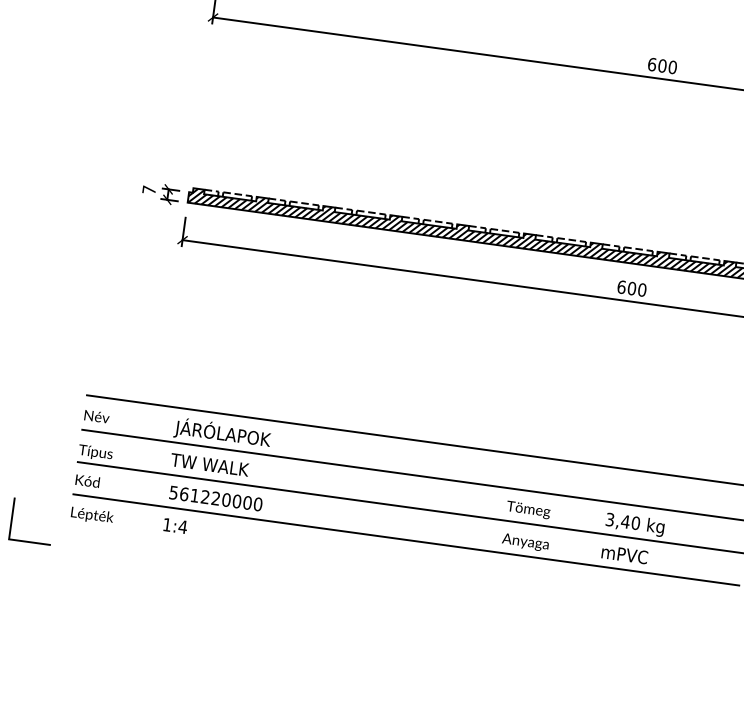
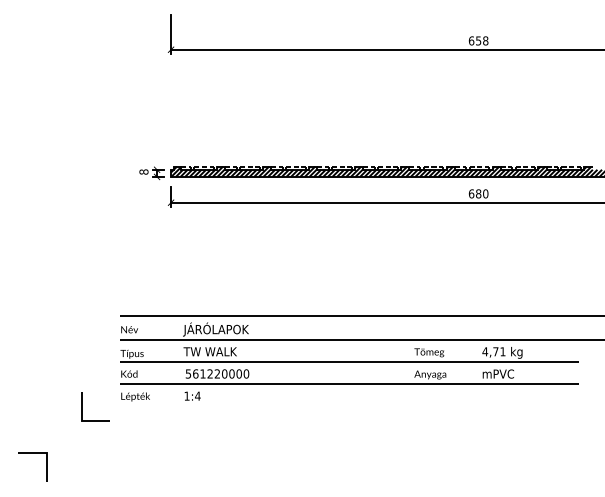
text: (668, 66) -> (482, 40), 600 -> 658
text: (148, 189) -> (143, 171), 7 -> 8
text: (631, 288) -> (478, 193), 600 -> 680
text: (622, 520) -> (493, 351), 3,40 -> 4,71

